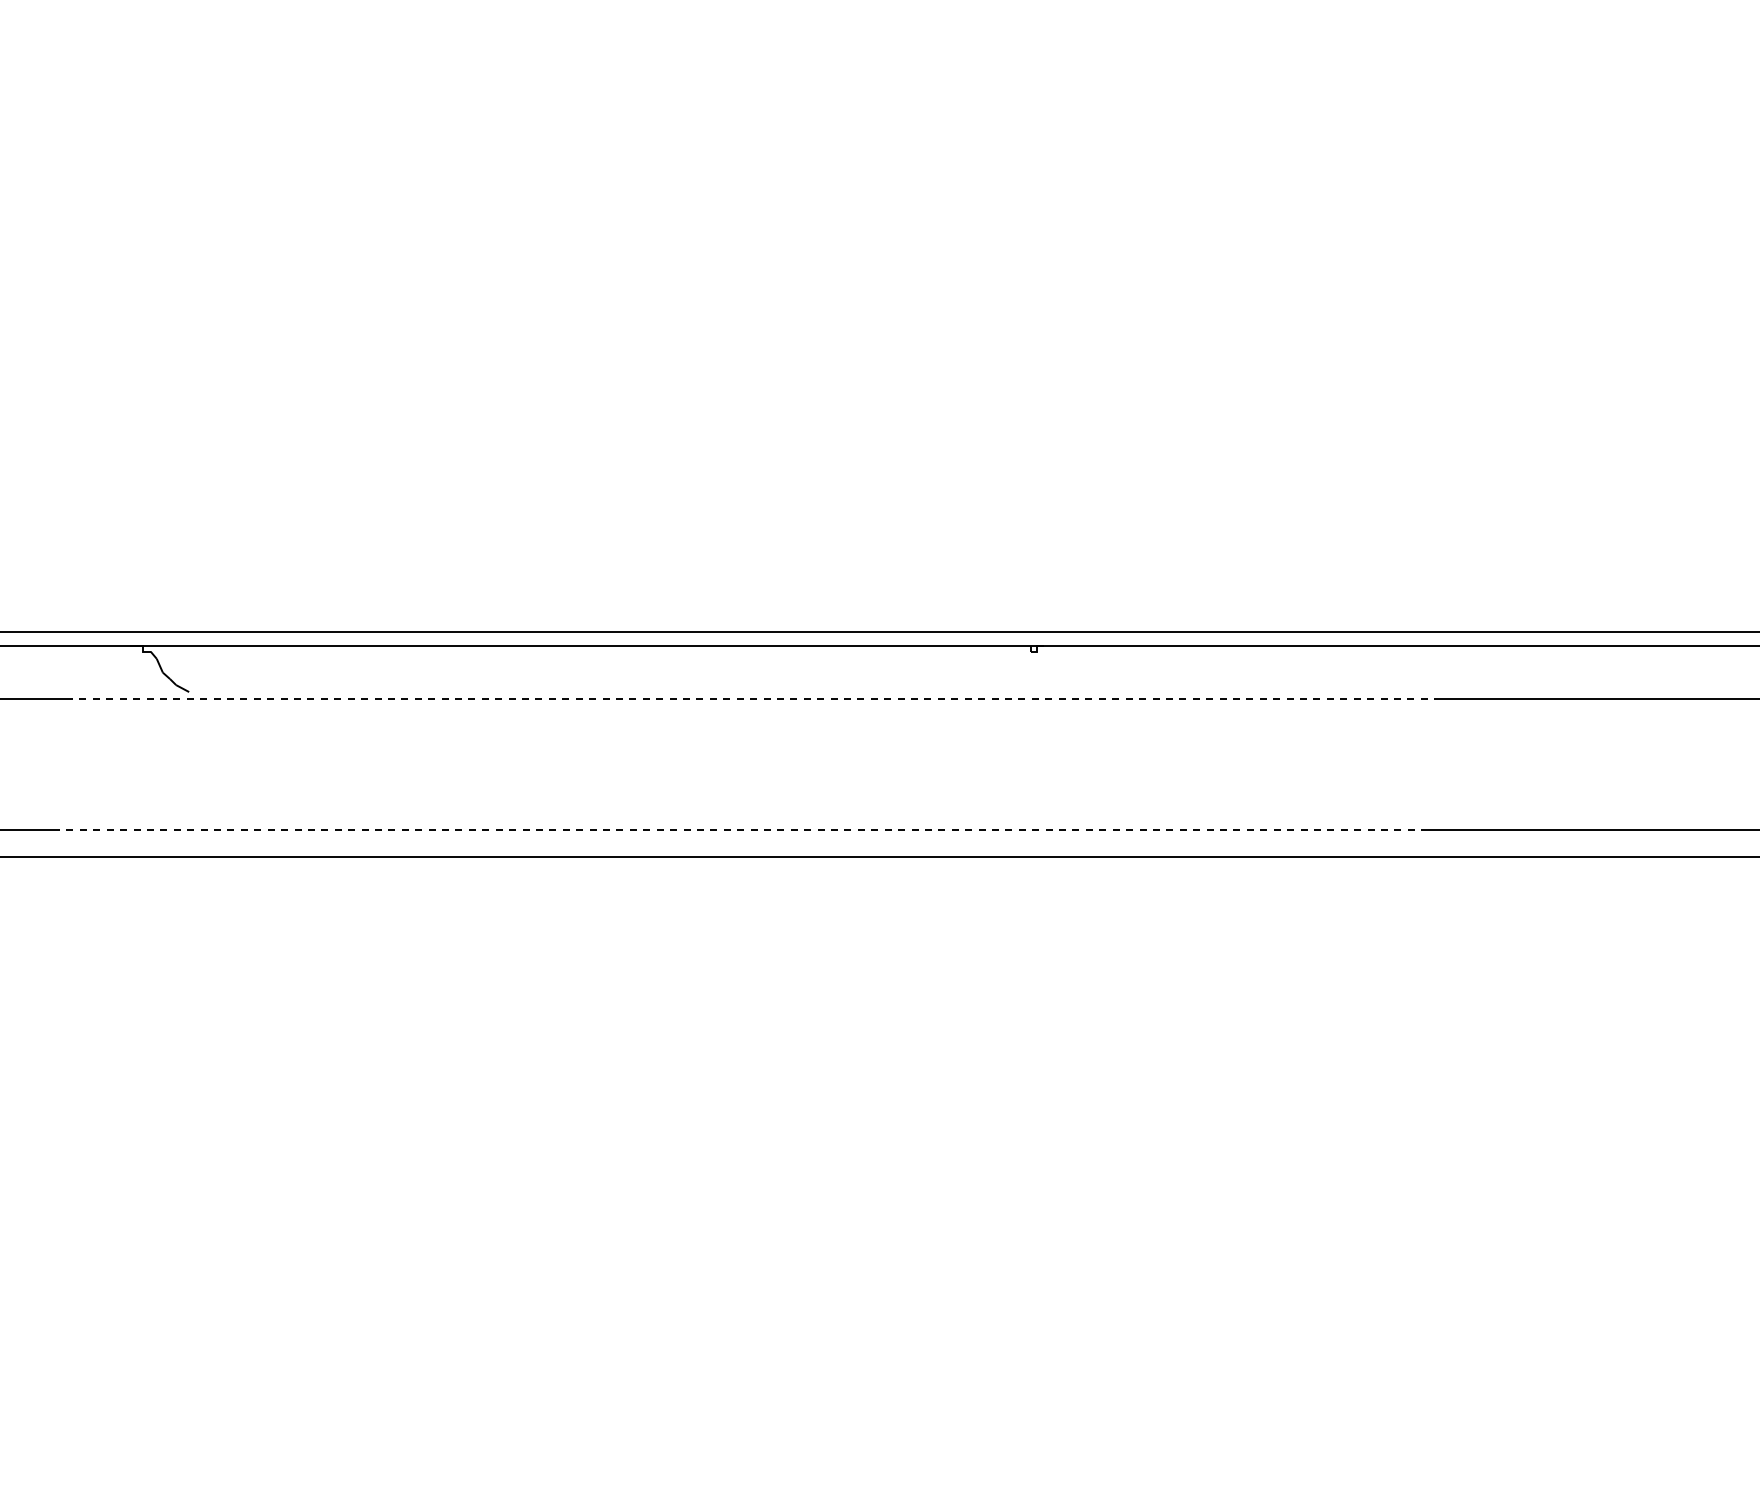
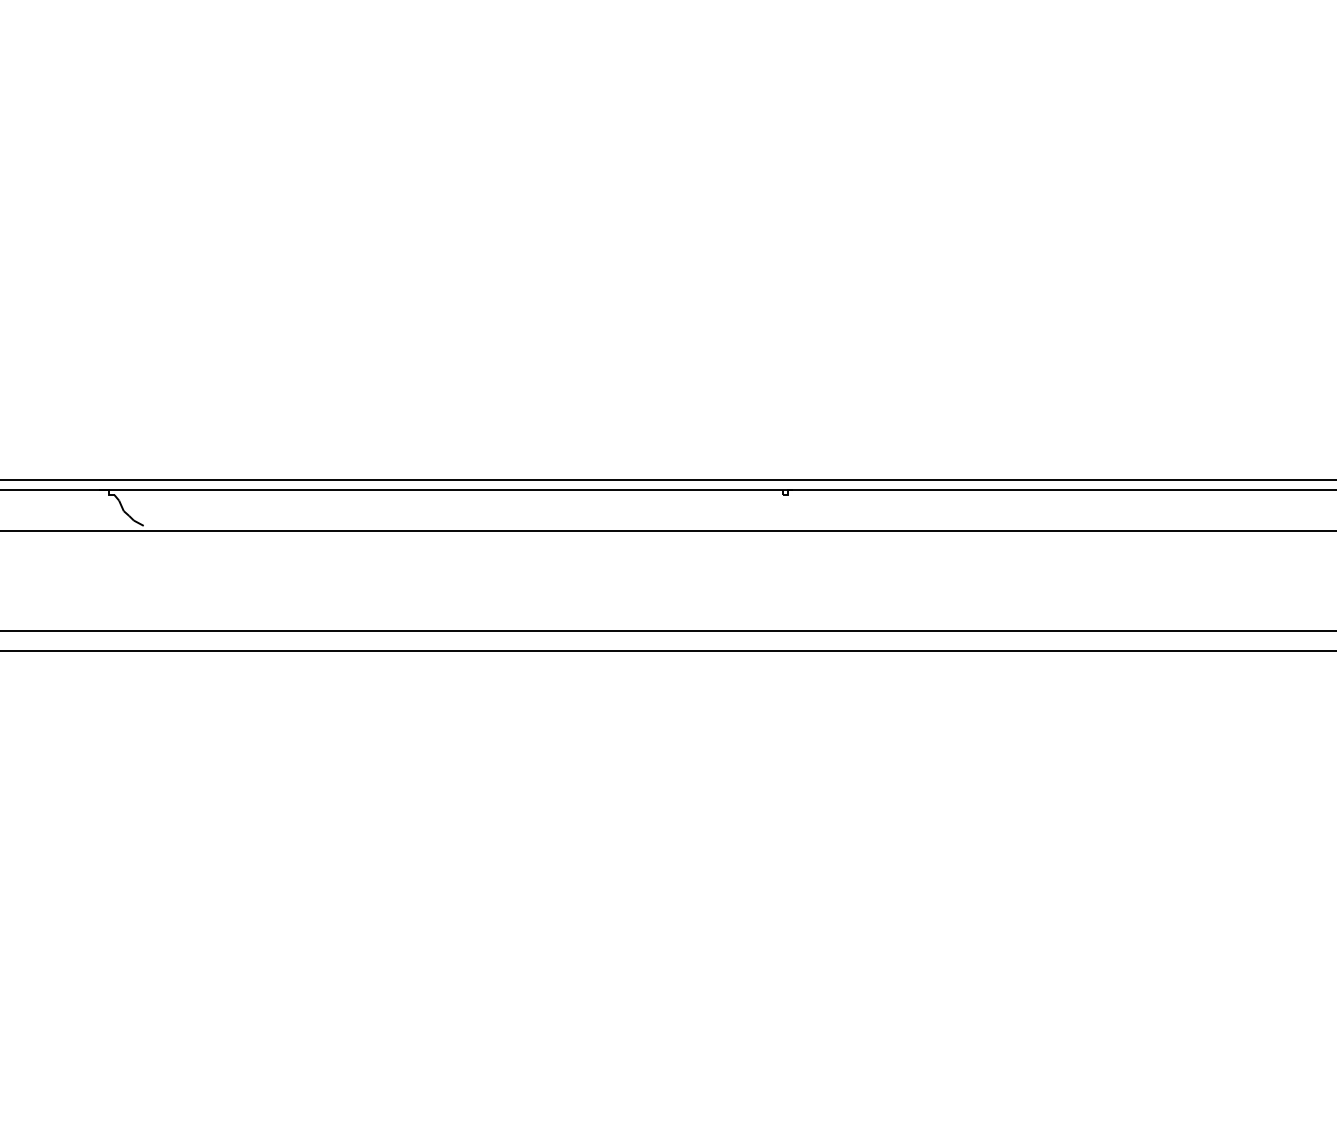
line: (755, 698) -> (573, 530), dashed -> solid
line: (742, 829) -> (564, 630), dashed -> solid

